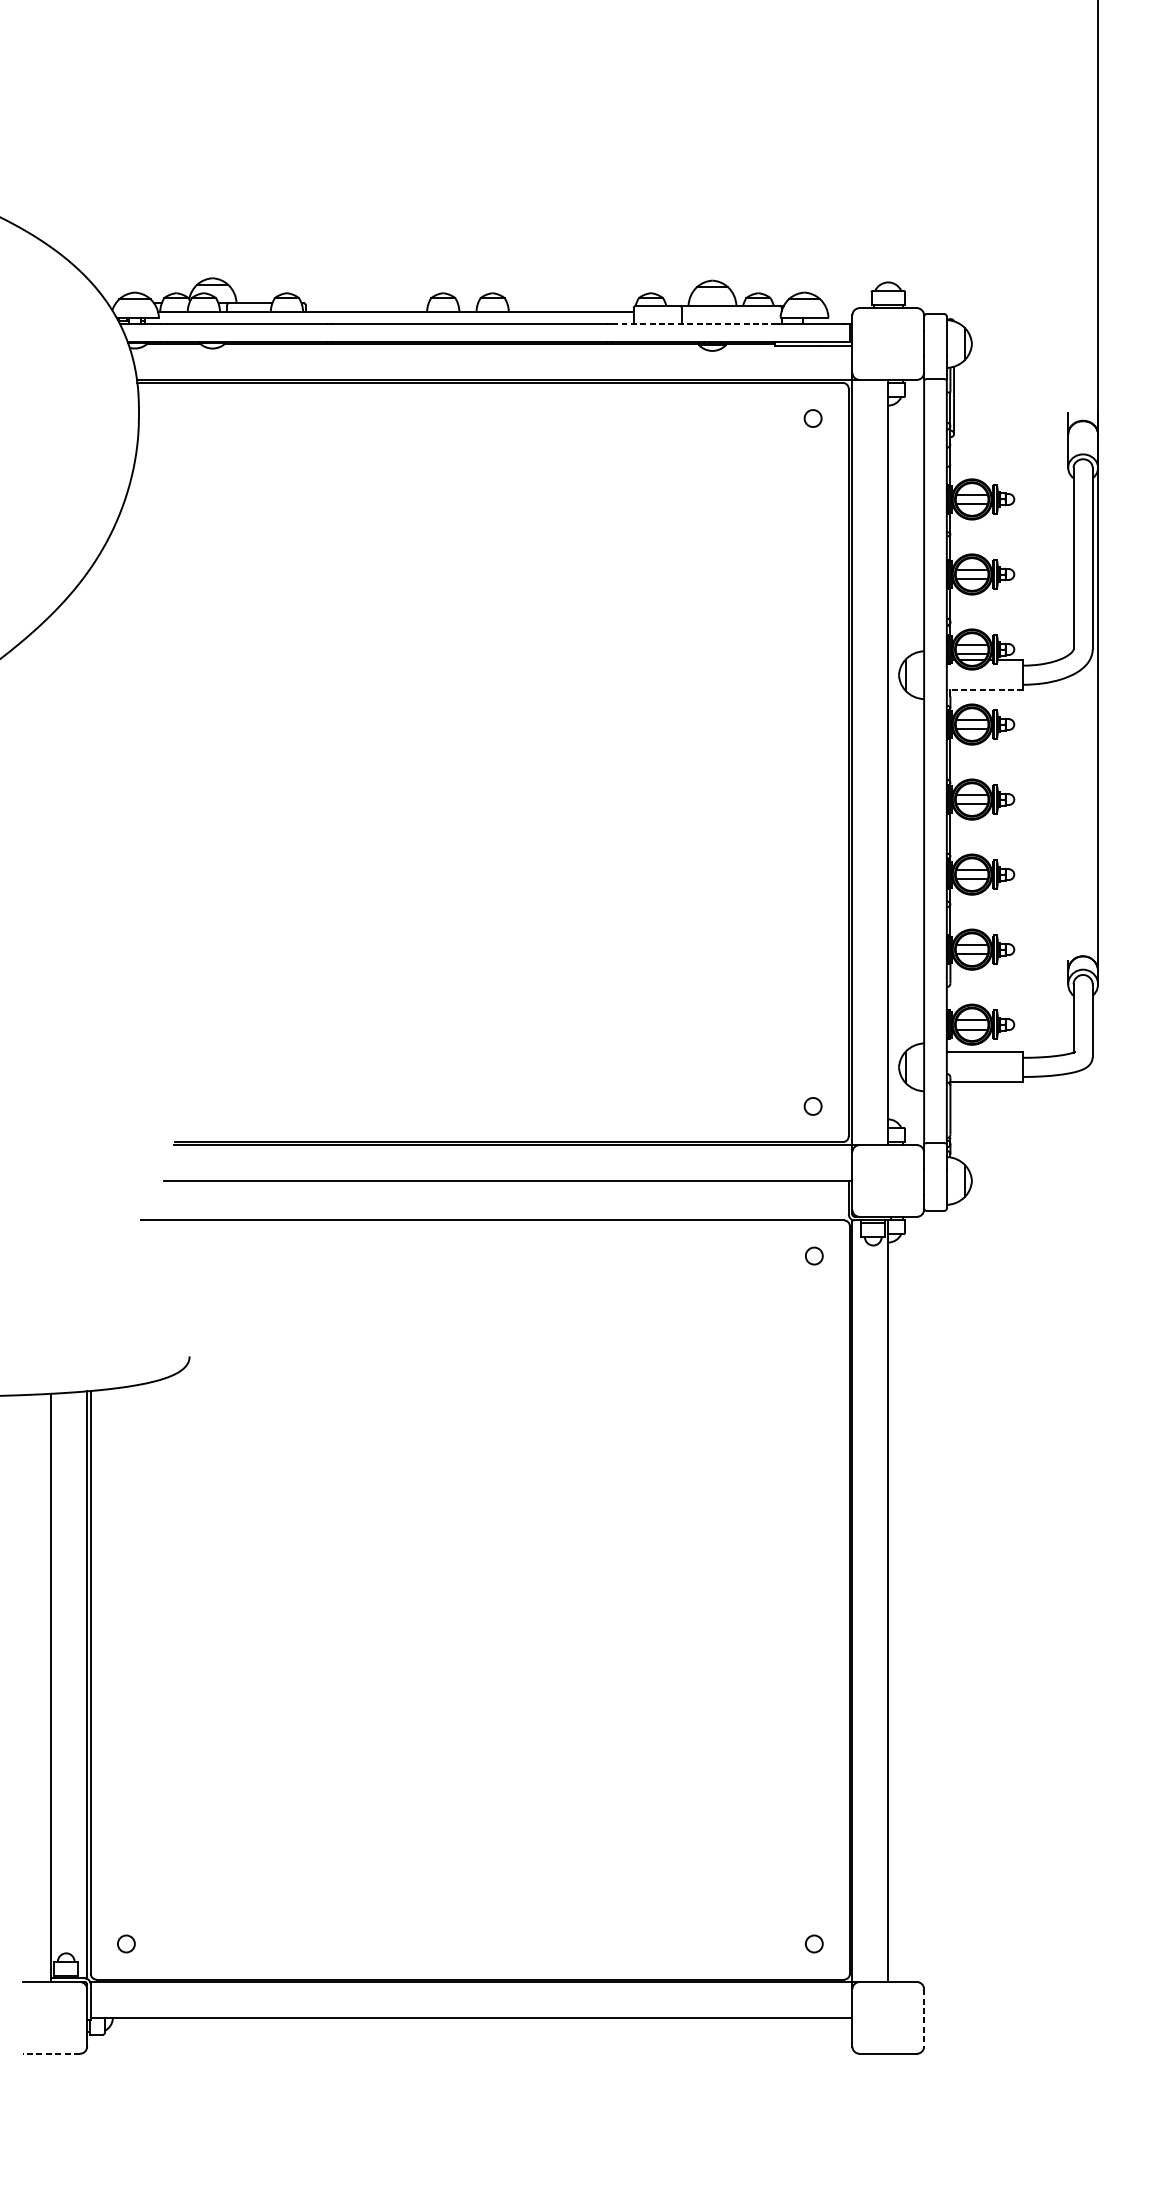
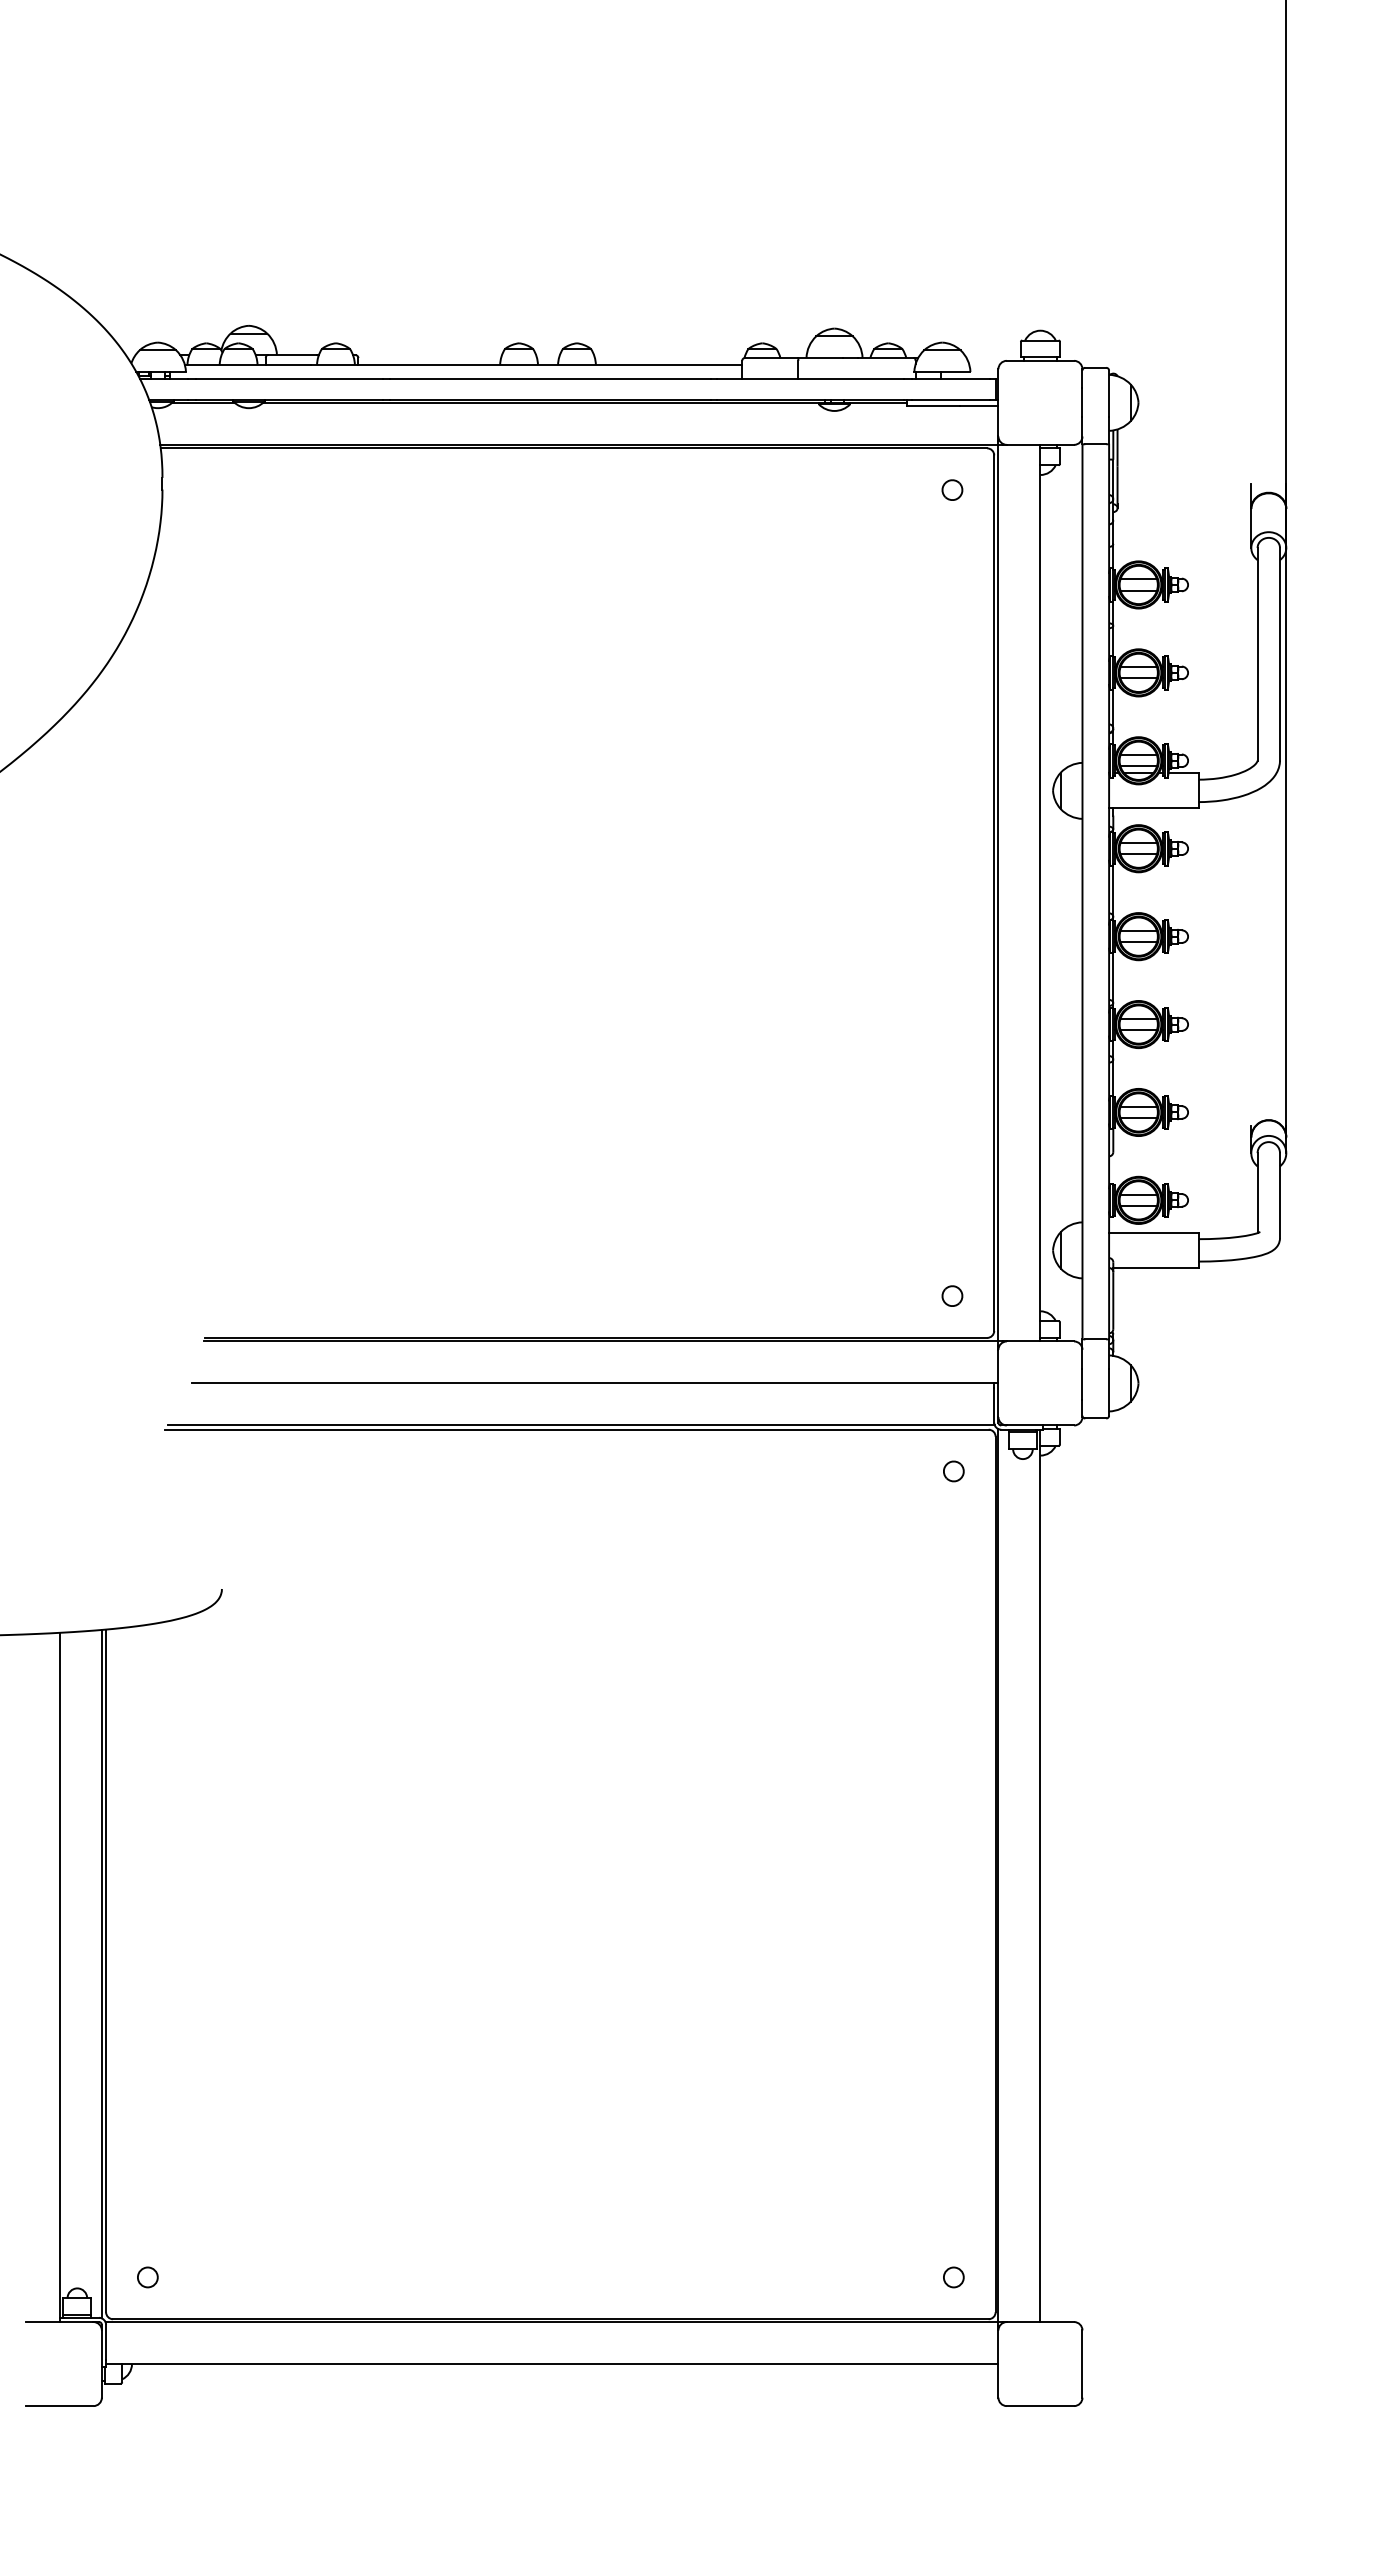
line: (691, 324) -> (810, 379), dashed -> solid
line: (984, 690) -> (1153, 808), dashed -> solid
line: (496, 1216) -> (581, 1425), added
line: (924, 2018) -> (1082, 2364), dashed -> solid
line: (51, 2054) -> (59, 2406), dashed -> solid

